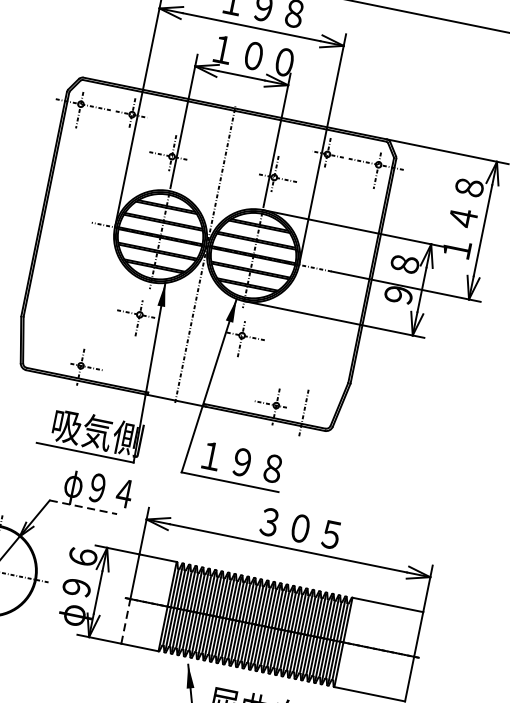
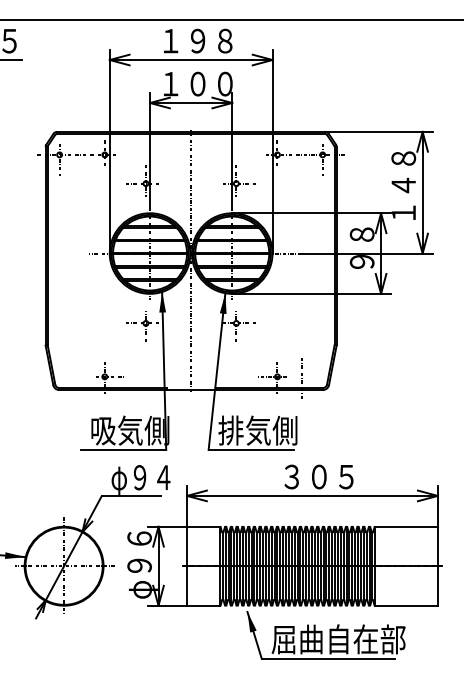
text: (241, 461) -> (257, 430), １９８ -> 排気側
line: (83, 507) -> (131, 496), dashed -> solid
line: (126, 620) -> (187, 585), dashed -> solid

